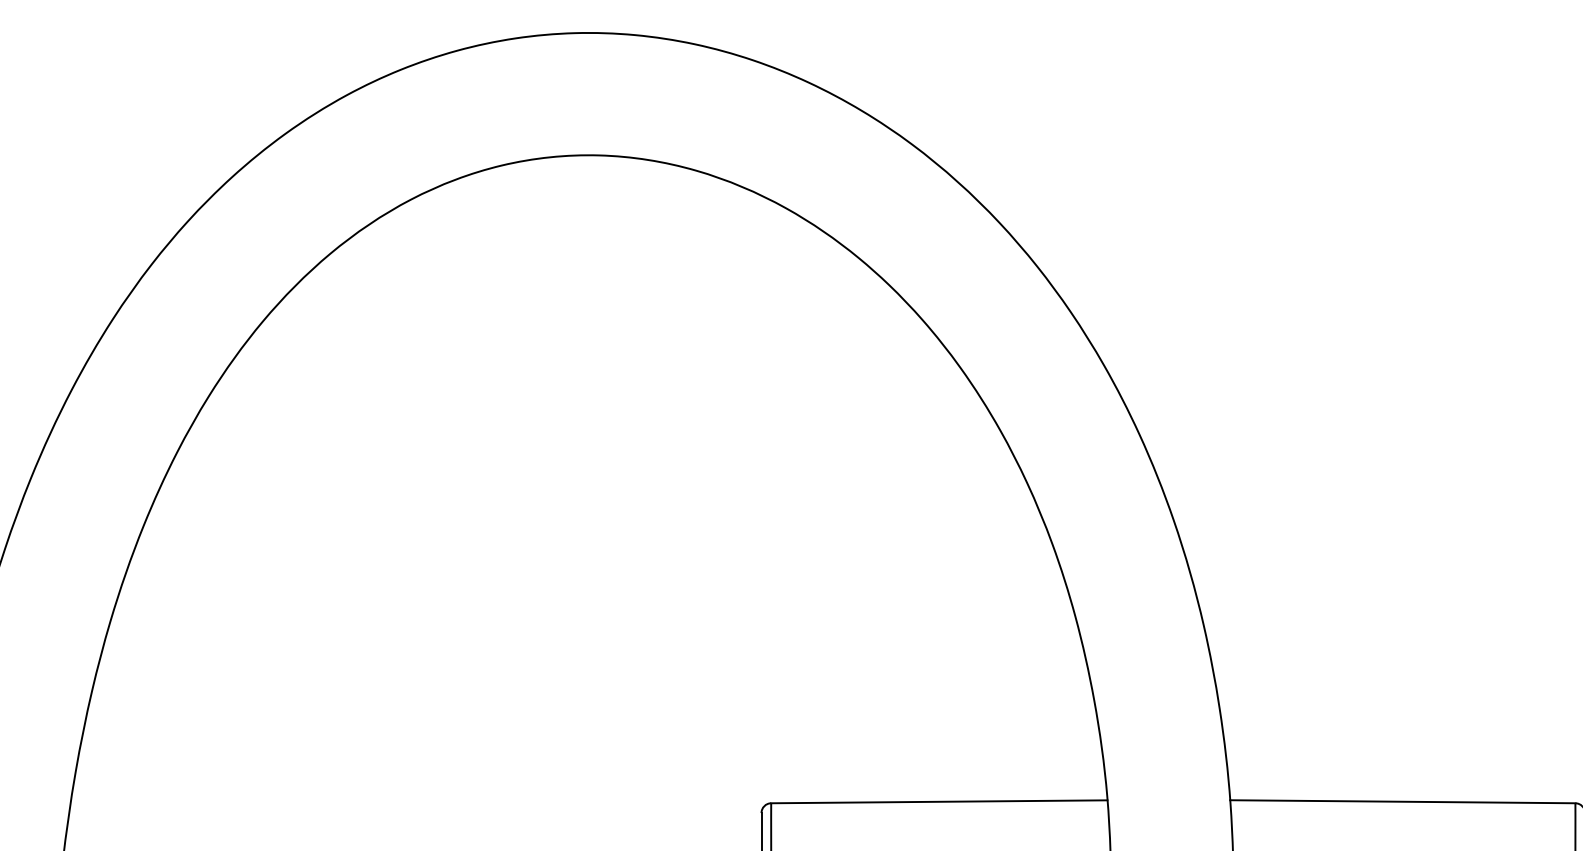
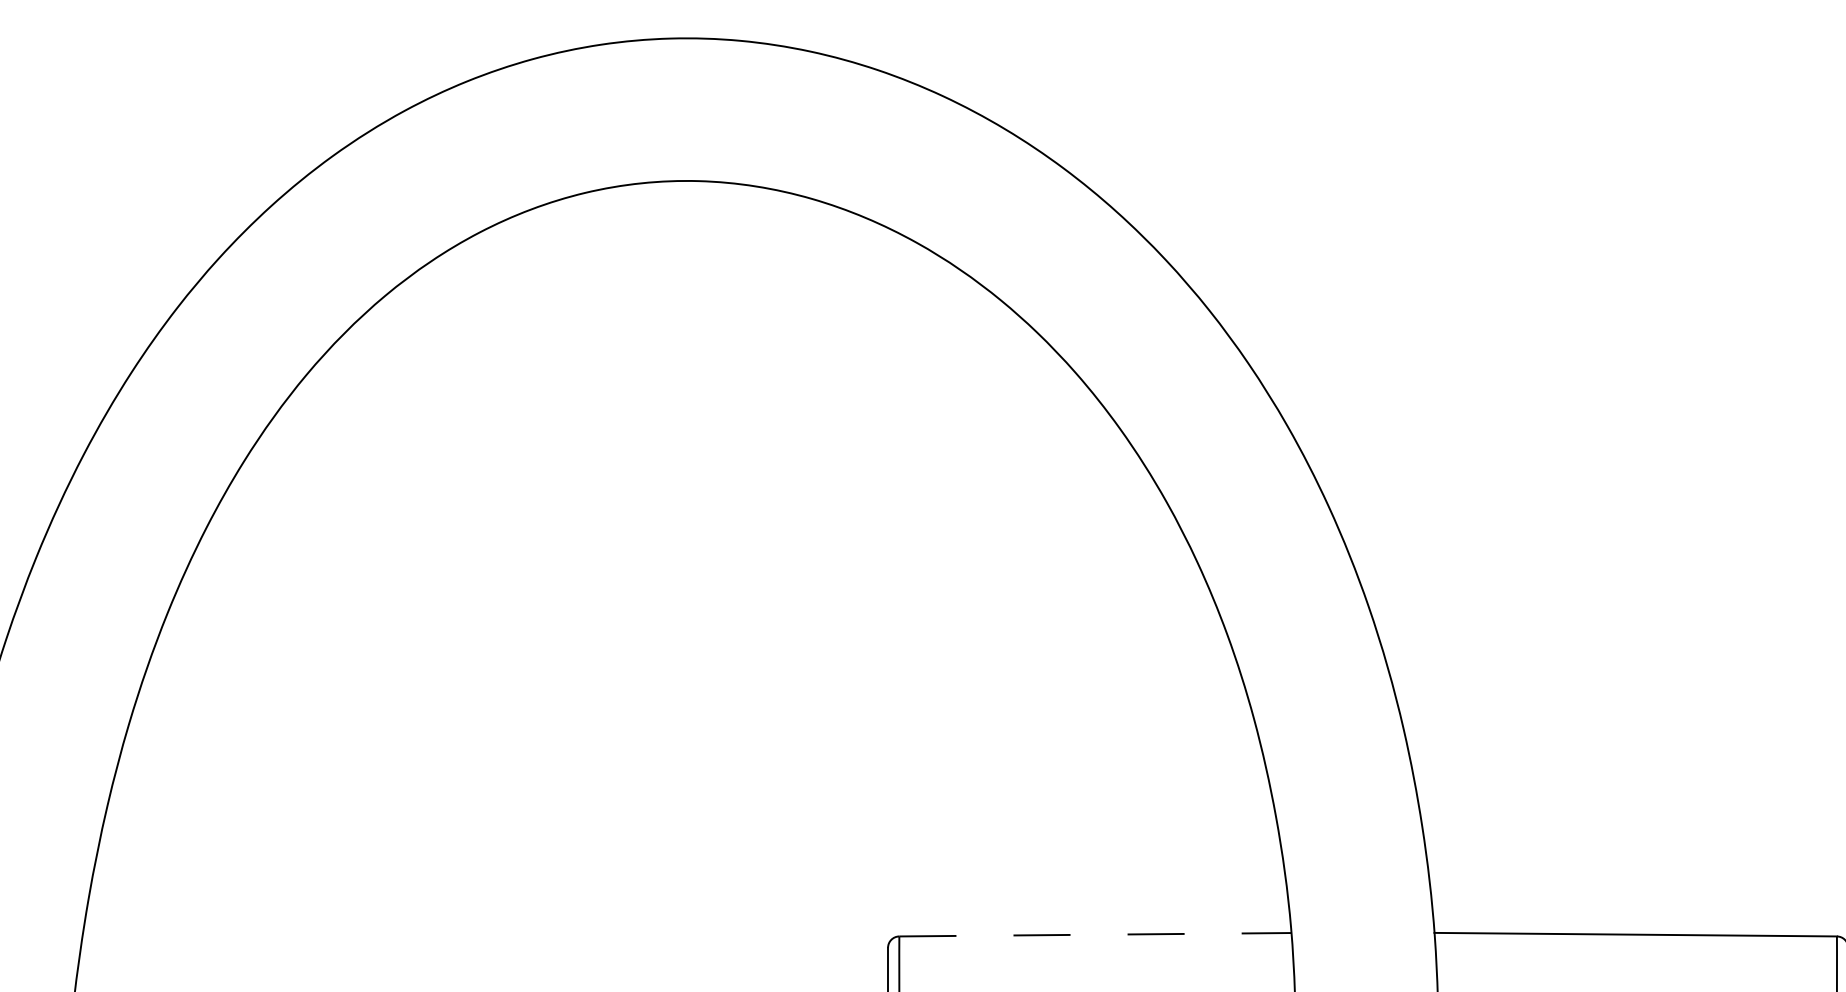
line: (939, 801) -> (1095, 934), solid -> dashed

